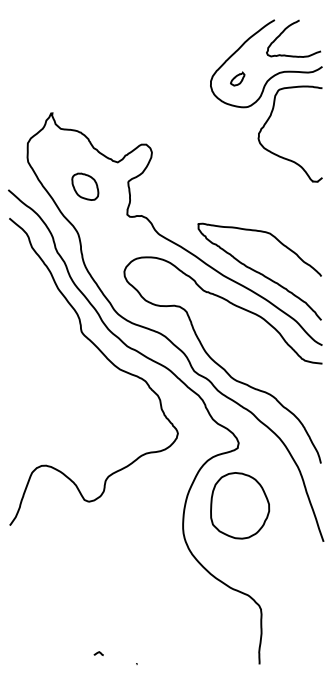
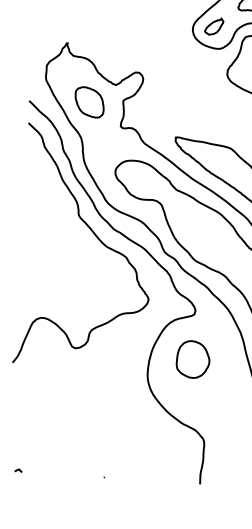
part: (237, 78) -> (213, 26), size x1.67
part: (84, 186) -> (88, 102), size x1.43
part: (239, 505) -> (192, 359), size x0.71
curve: (98, 653) -> (18, 470), moved

